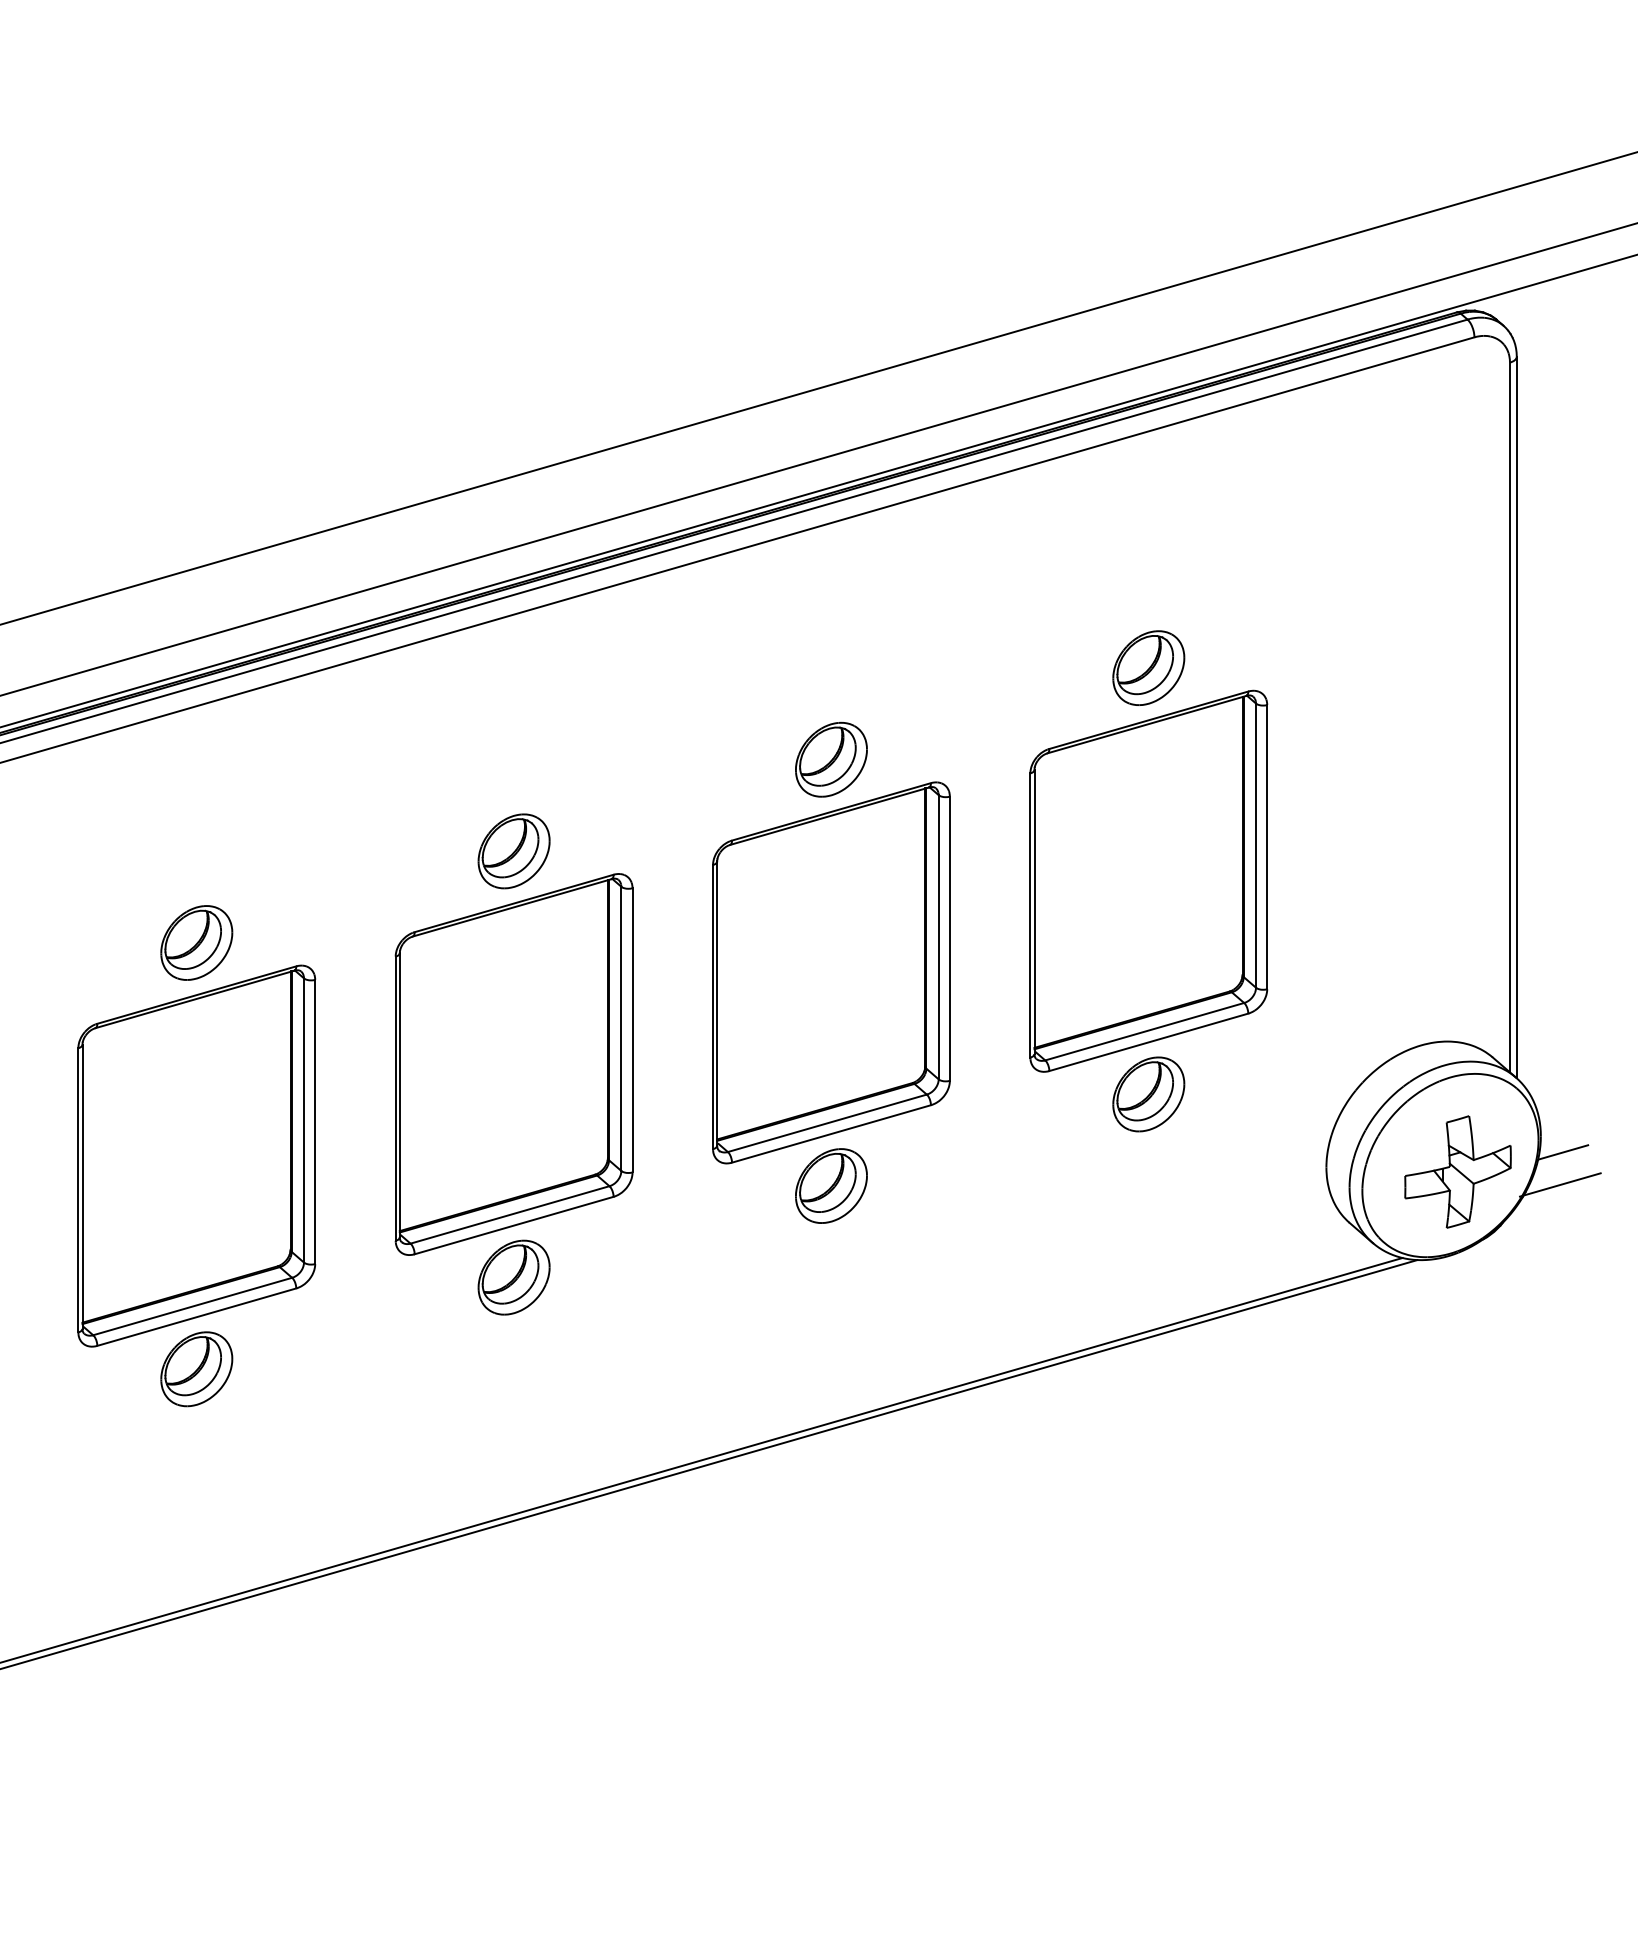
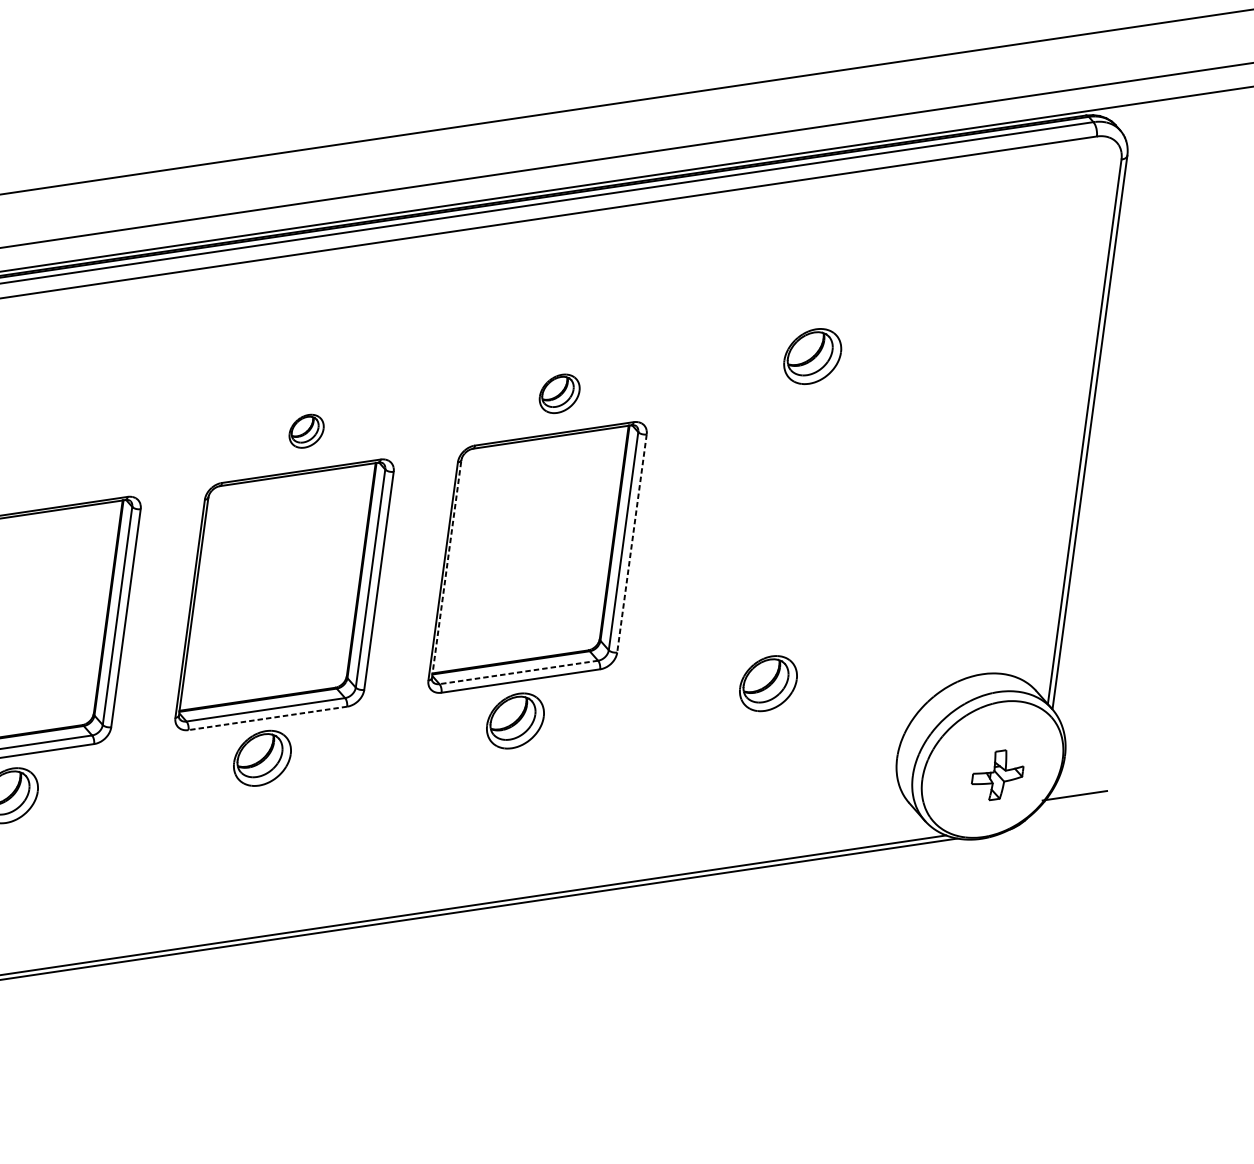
part: (831, 759) -> (559, 393), size x0.7
part: (513, 851) -> (306, 431), size x0.6
part: (1148, 880) -> (790, 519), removed
line: (949, 939) -> (631, 544), solid -> dashed
part: (196, 942) -> (53, 468), removed
line: (717, 1003) -> (446, 569), solid -> dashed
line: (827, 1123) -> (518, 672), solid -> dashed
line: (1563, 1152) -> (1080, 771), removed
part: (1457, 1171) -> (997, 774), size x0.6
line: (514, 1225) -> (268, 718), solid -> dashed

